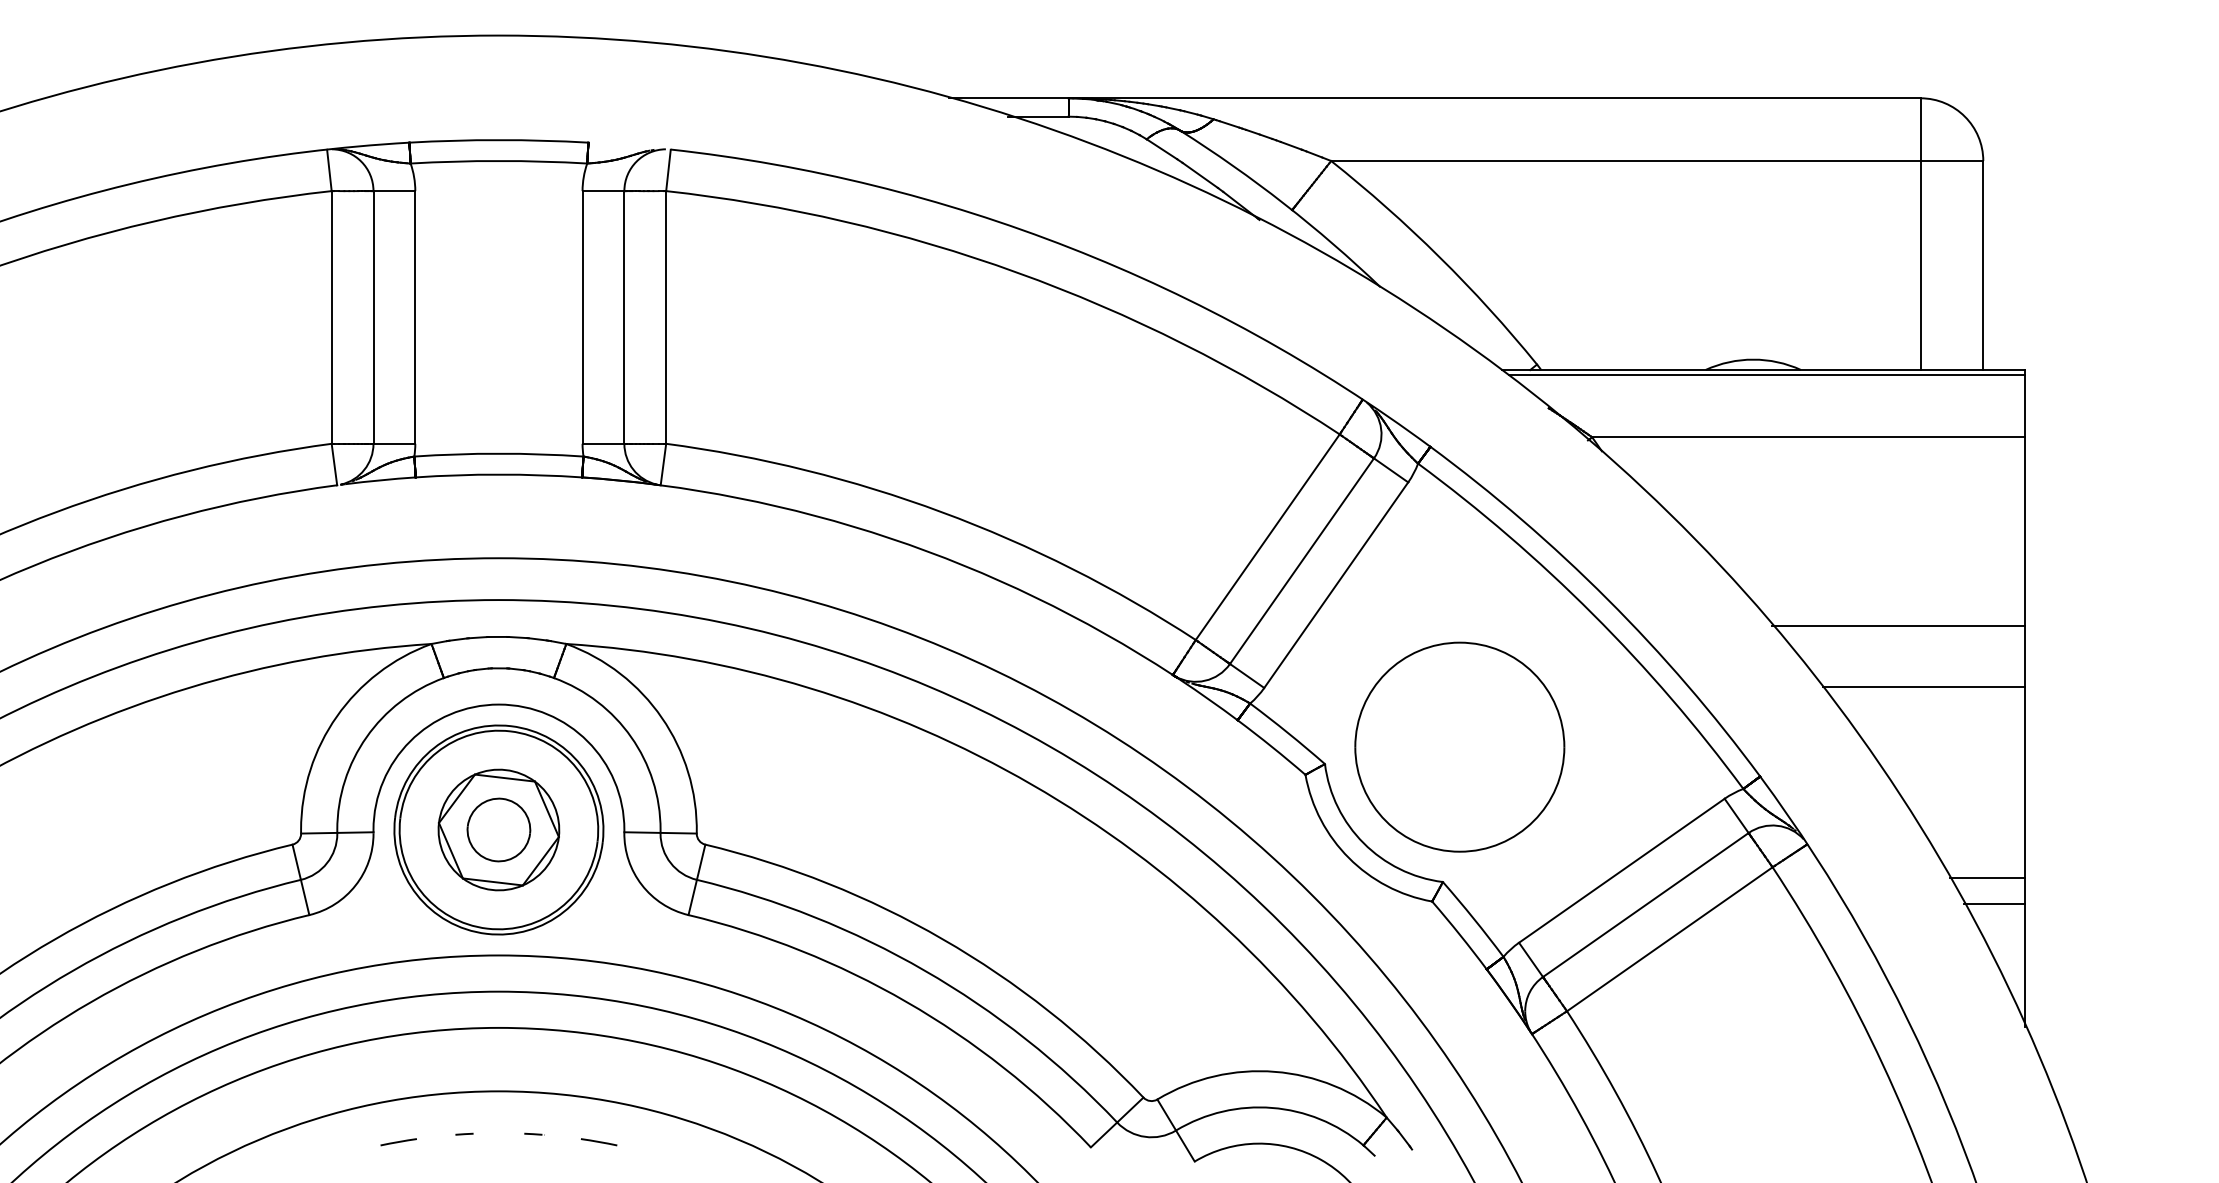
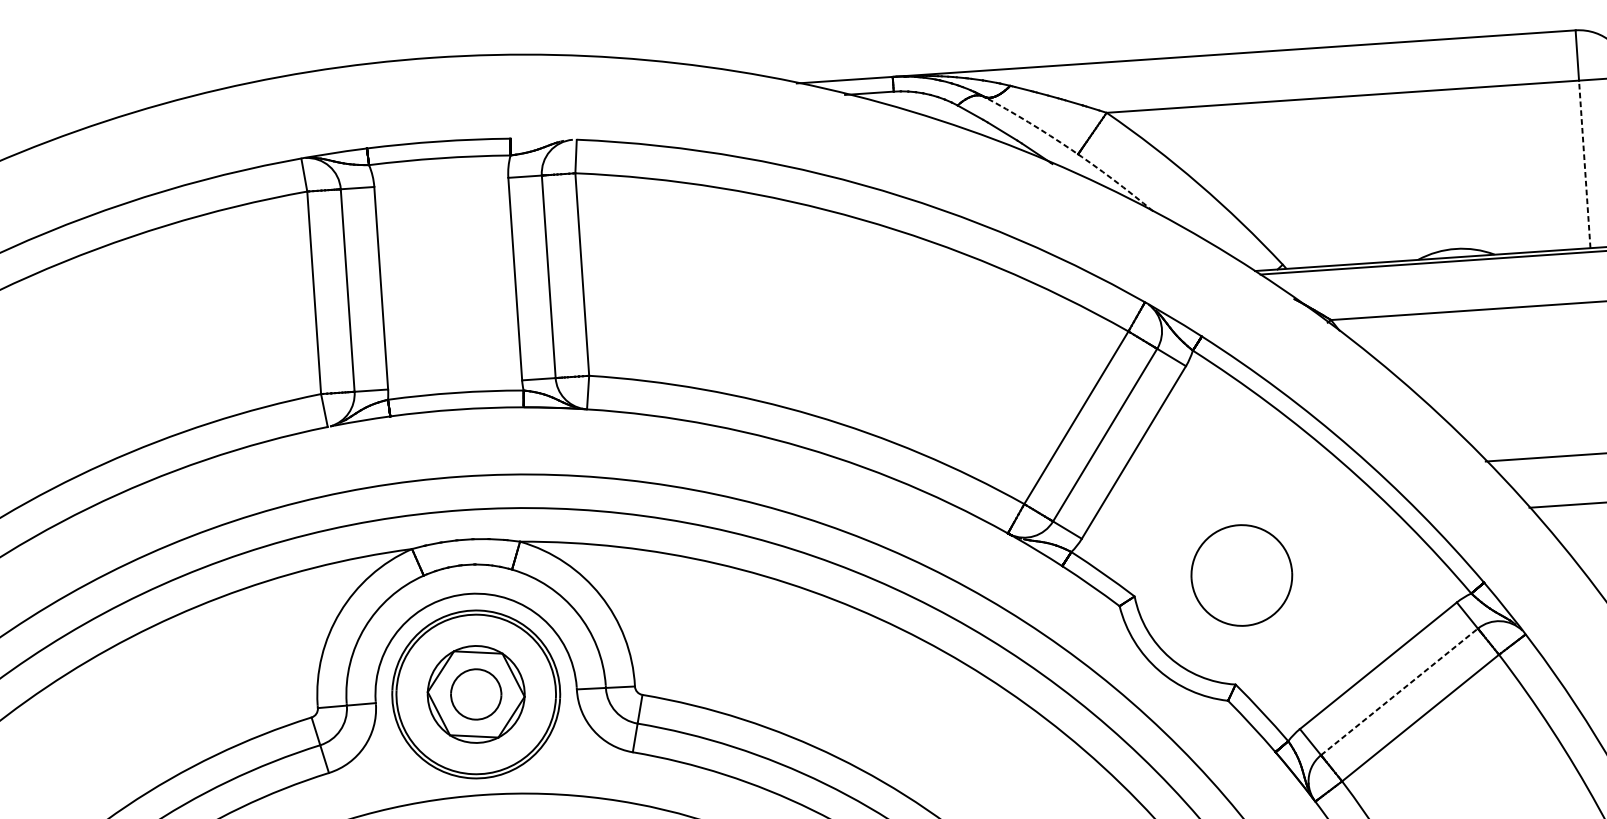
arc: (1284, 203) -> (1071, 149), solid -> dashed
line: (1920, 265) -> (1584, 164), solid -> dashed
part: (1459, 746) -> (1241, 575), size x0.6
line: (1646, 904) -> (1400, 691), solid -> dashed

